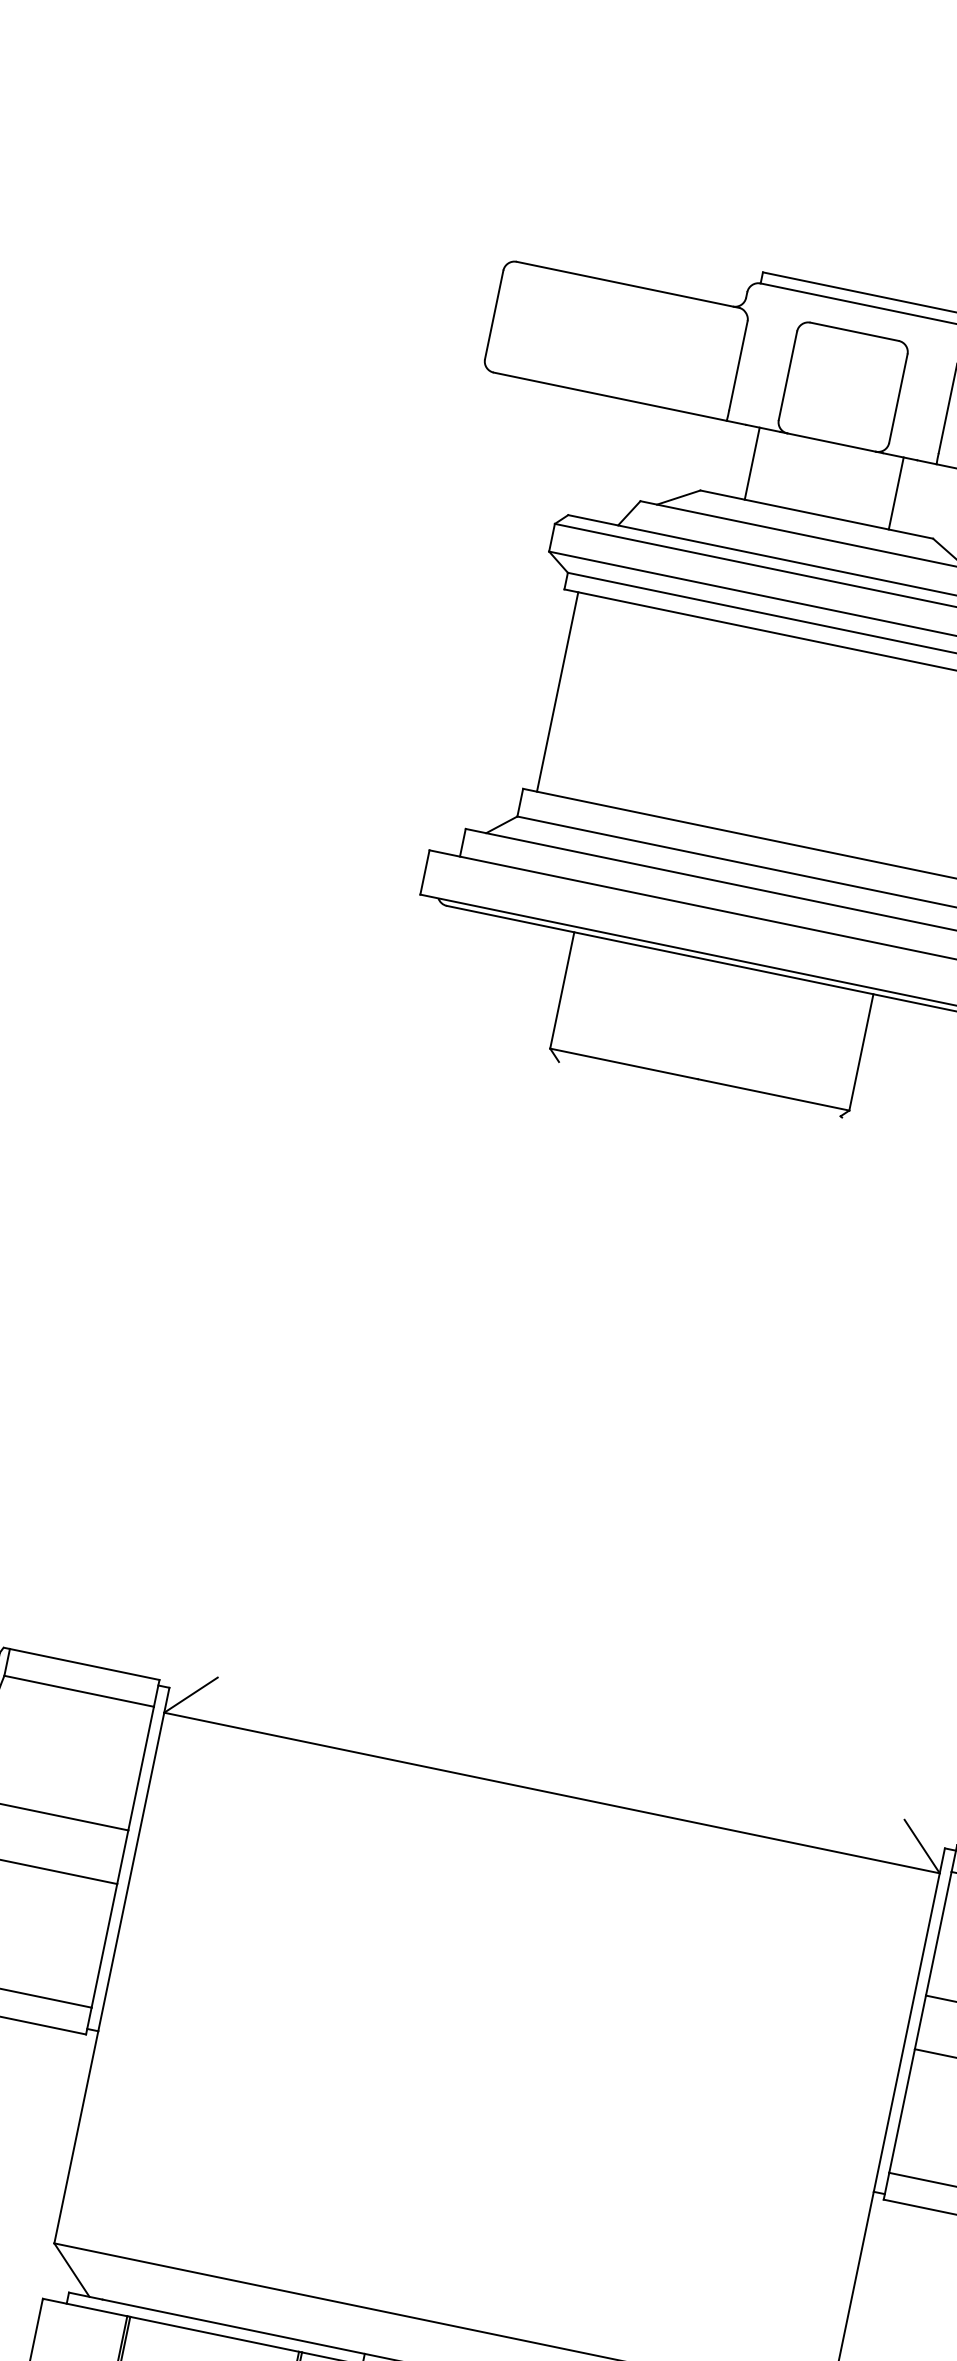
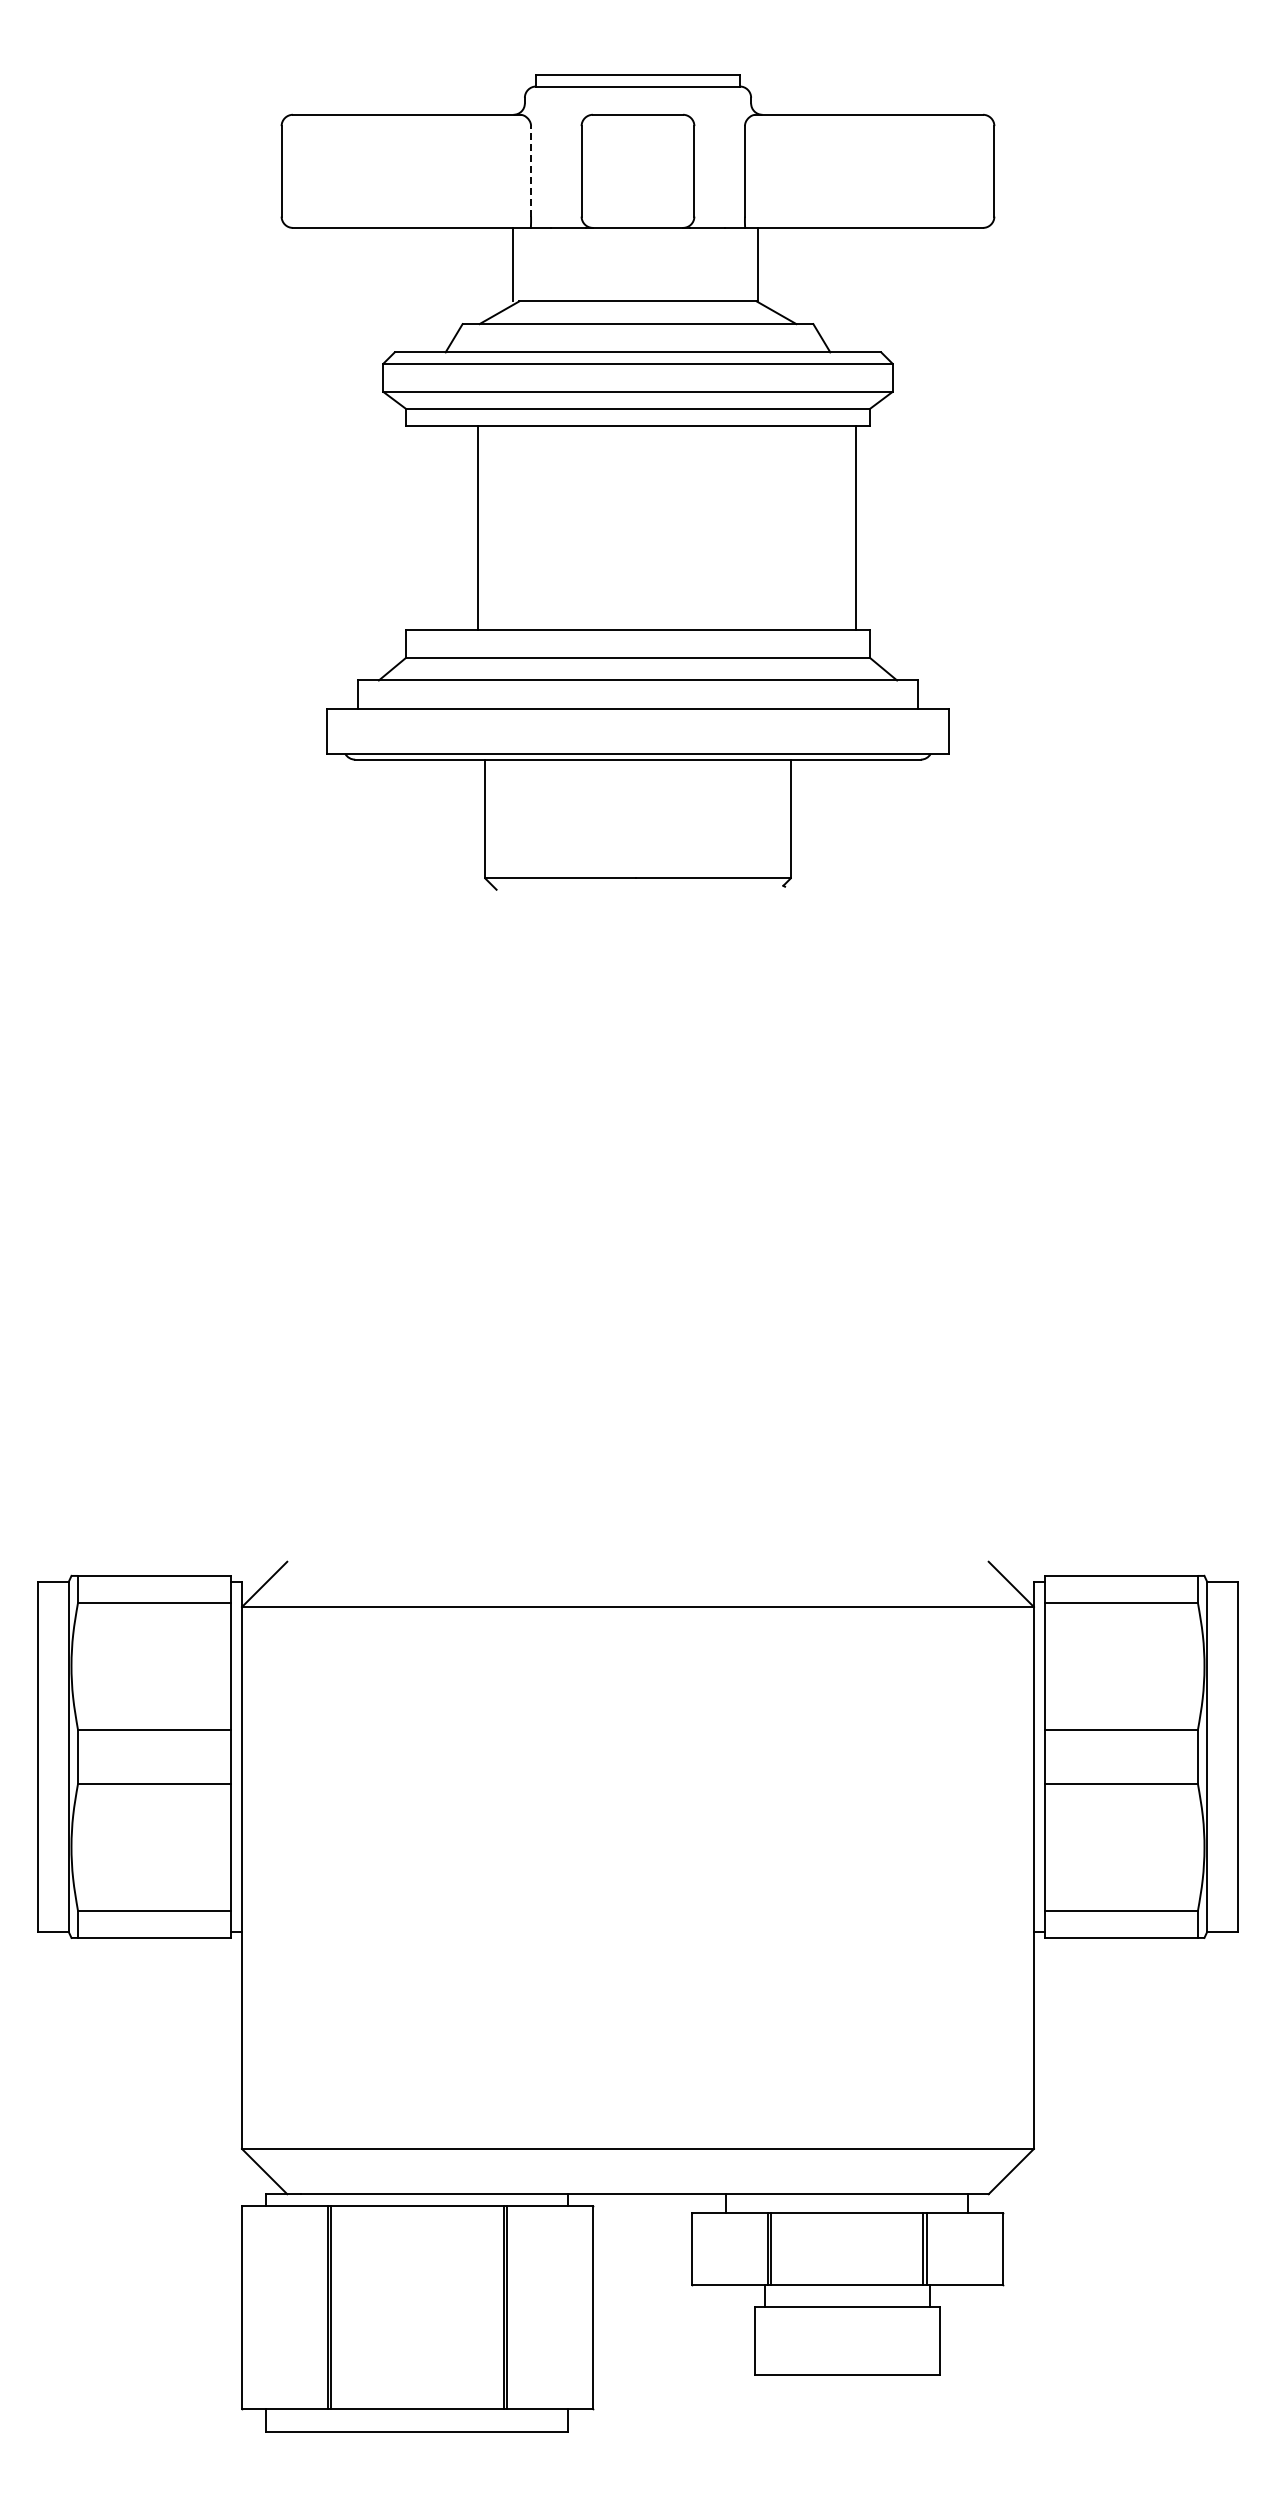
line: (739, 364) -> (531, 170), solid -> dashed
line: (752, 463) -> (513, 264), moved
line: (896, 493) -> (757, 264), moved
line: (557, 691) -> (478, 527), moved

